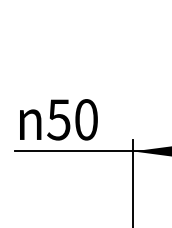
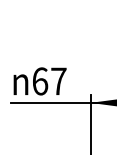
text: (72, 119) -> (49, 81), 50 -> 67

